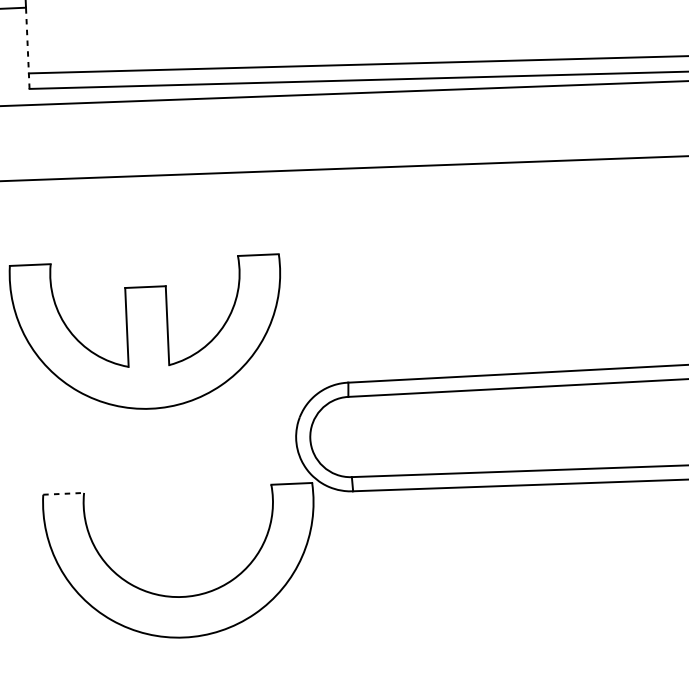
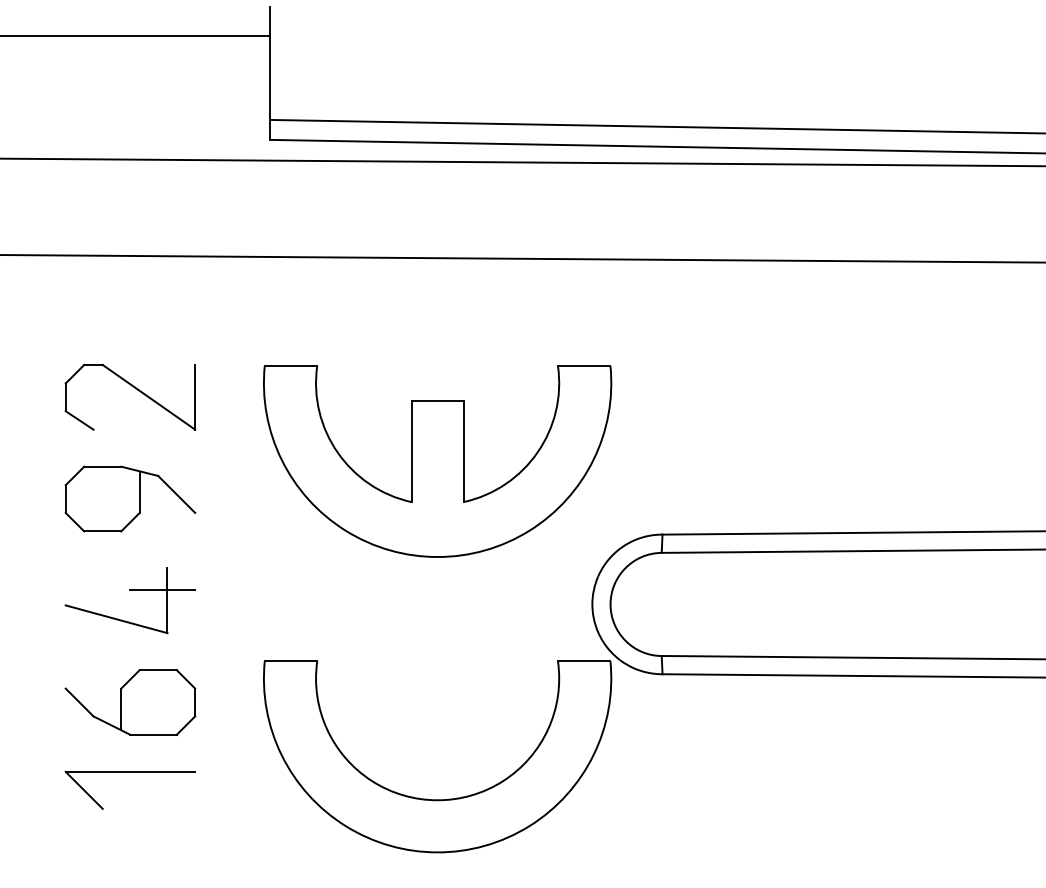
line: (27, 48) -> (269, 87), dashed -> solid
part: (147, 334) -> (437, 461), moved
line: (64, 493) -> (291, 661), dashed -> solid

